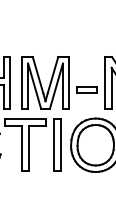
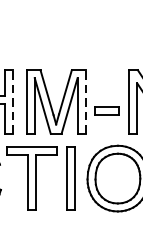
line: (10, 82) -> (13, 101), solid -> dashed
line: (69, 82) -> (85, 101), solid -> dashed

